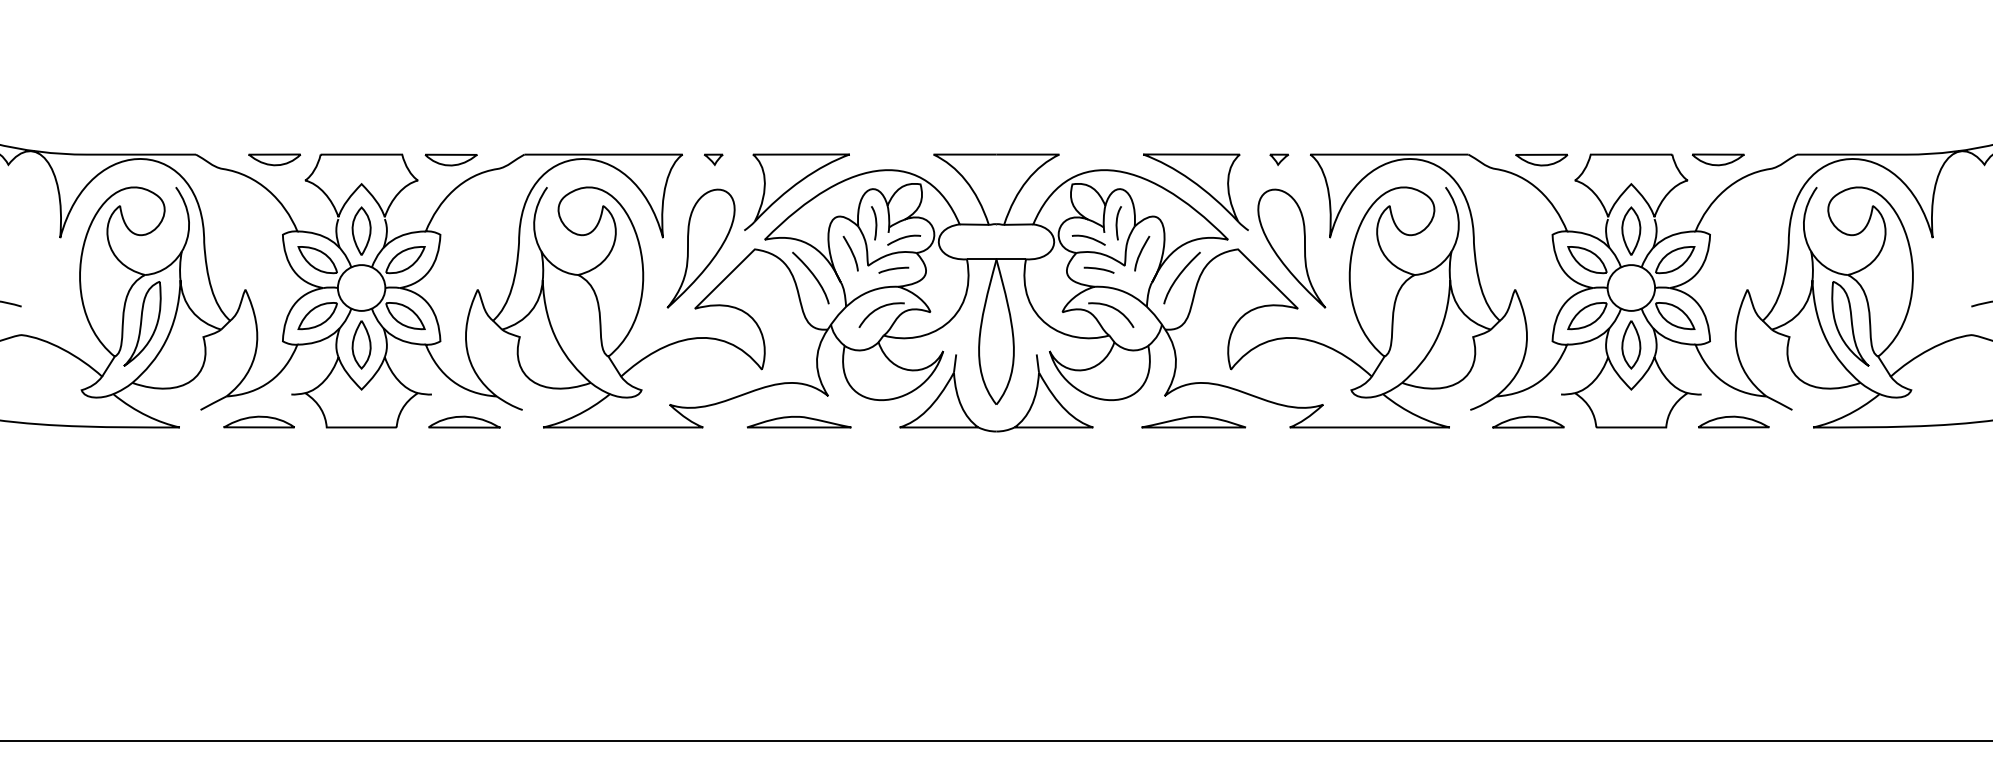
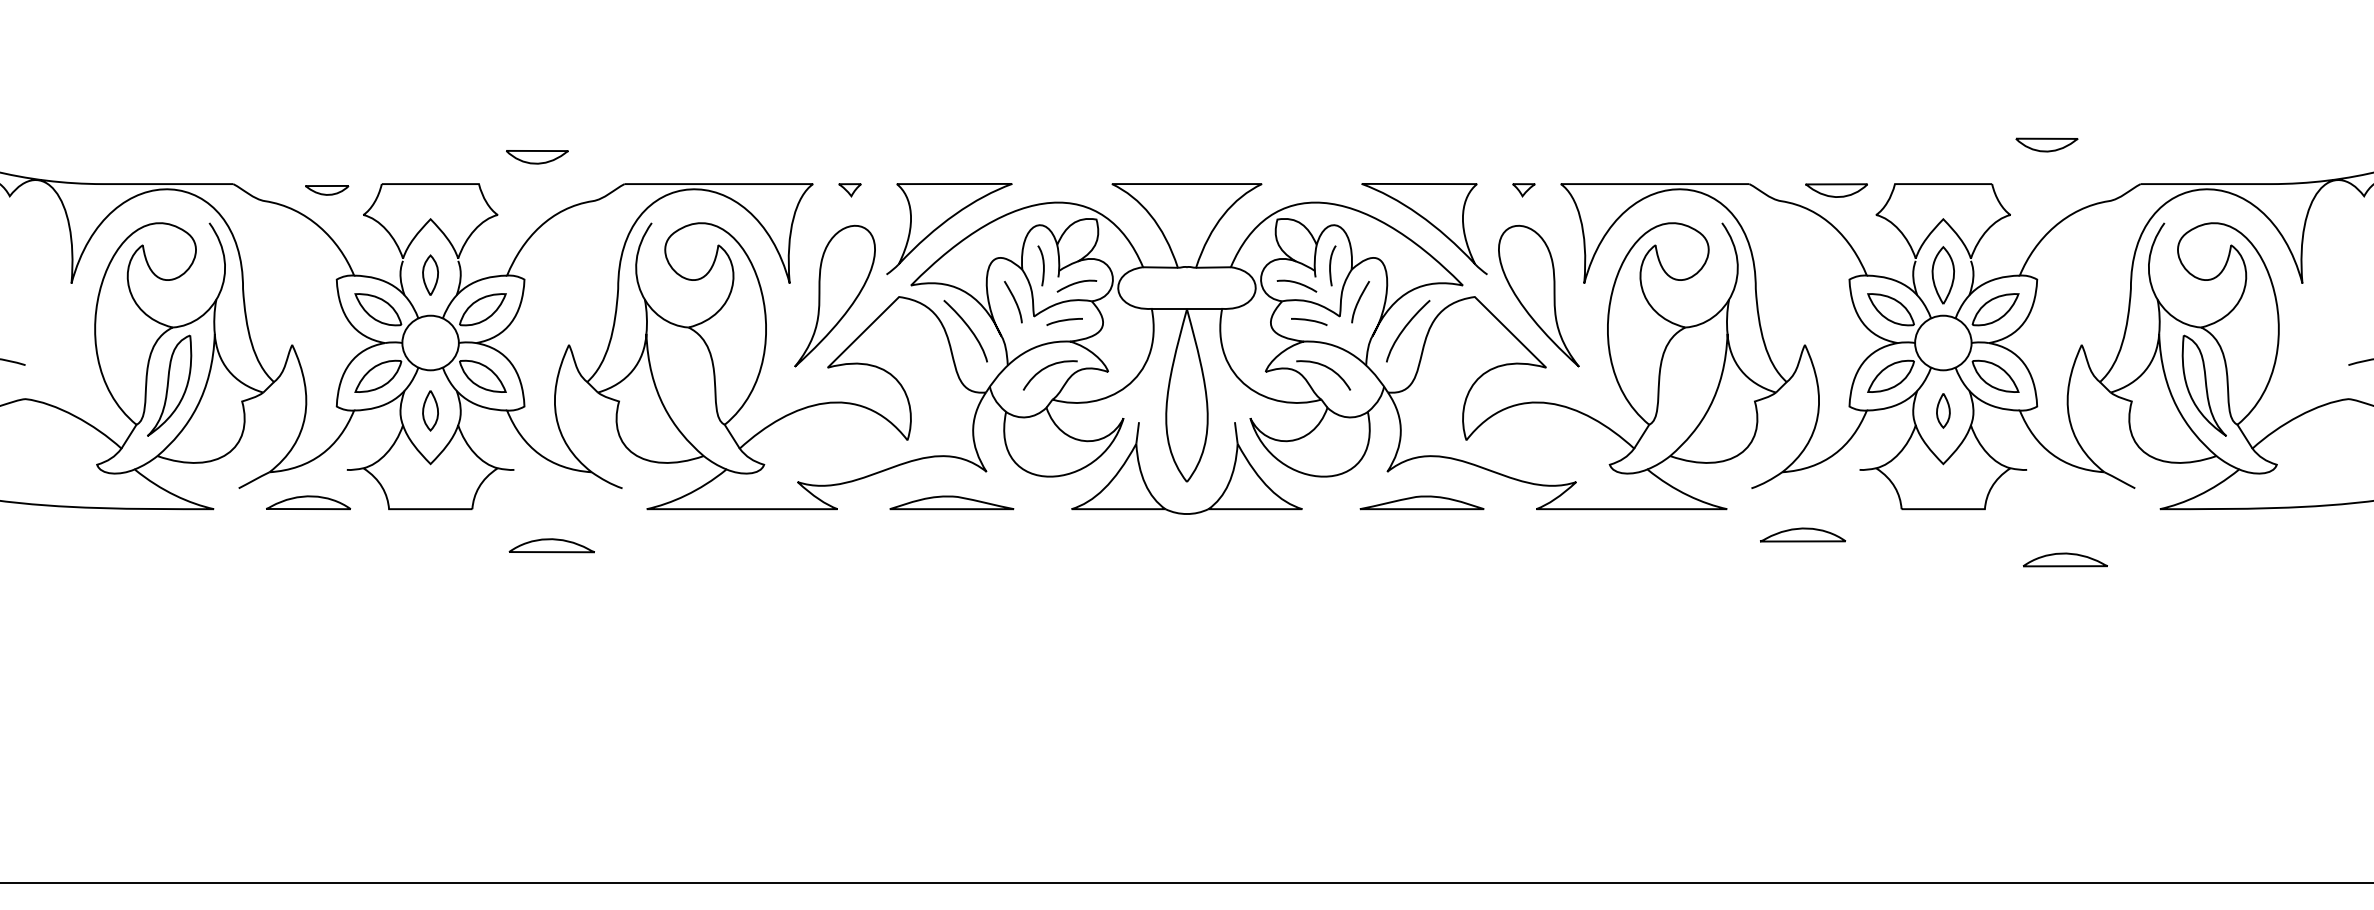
part: (274, 159) -> (326, 189), size x0.7
part: (450, 159) -> (536, 156), moved
part: (1717, 159) -> (2045, 144), moved
part: (361, 230) -> (430, 274), size x0.7
part: (361, 344) -> (430, 410), size x0.7
part: (1631, 344) -> (1943, 410), size x0.6
part: (464, 421) -> (551, 544), moved
part: (1528, 421) -> (1802, 534), moved
part: (1733, 421) -> (2065, 559), moved

